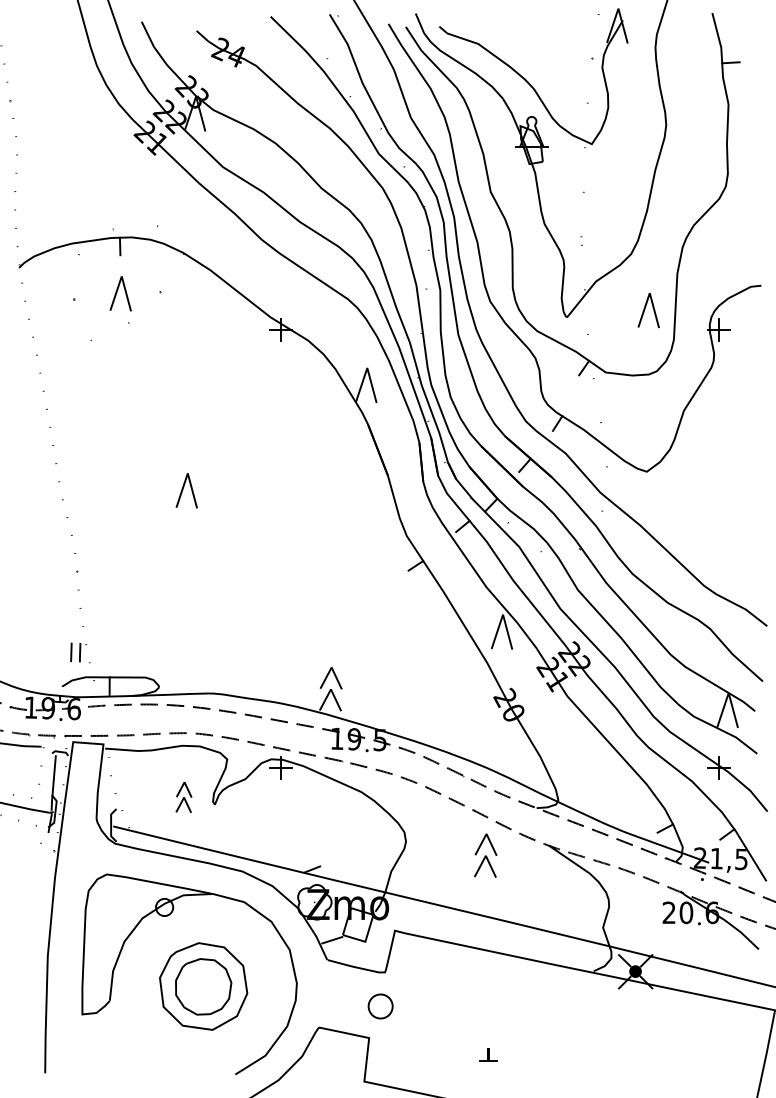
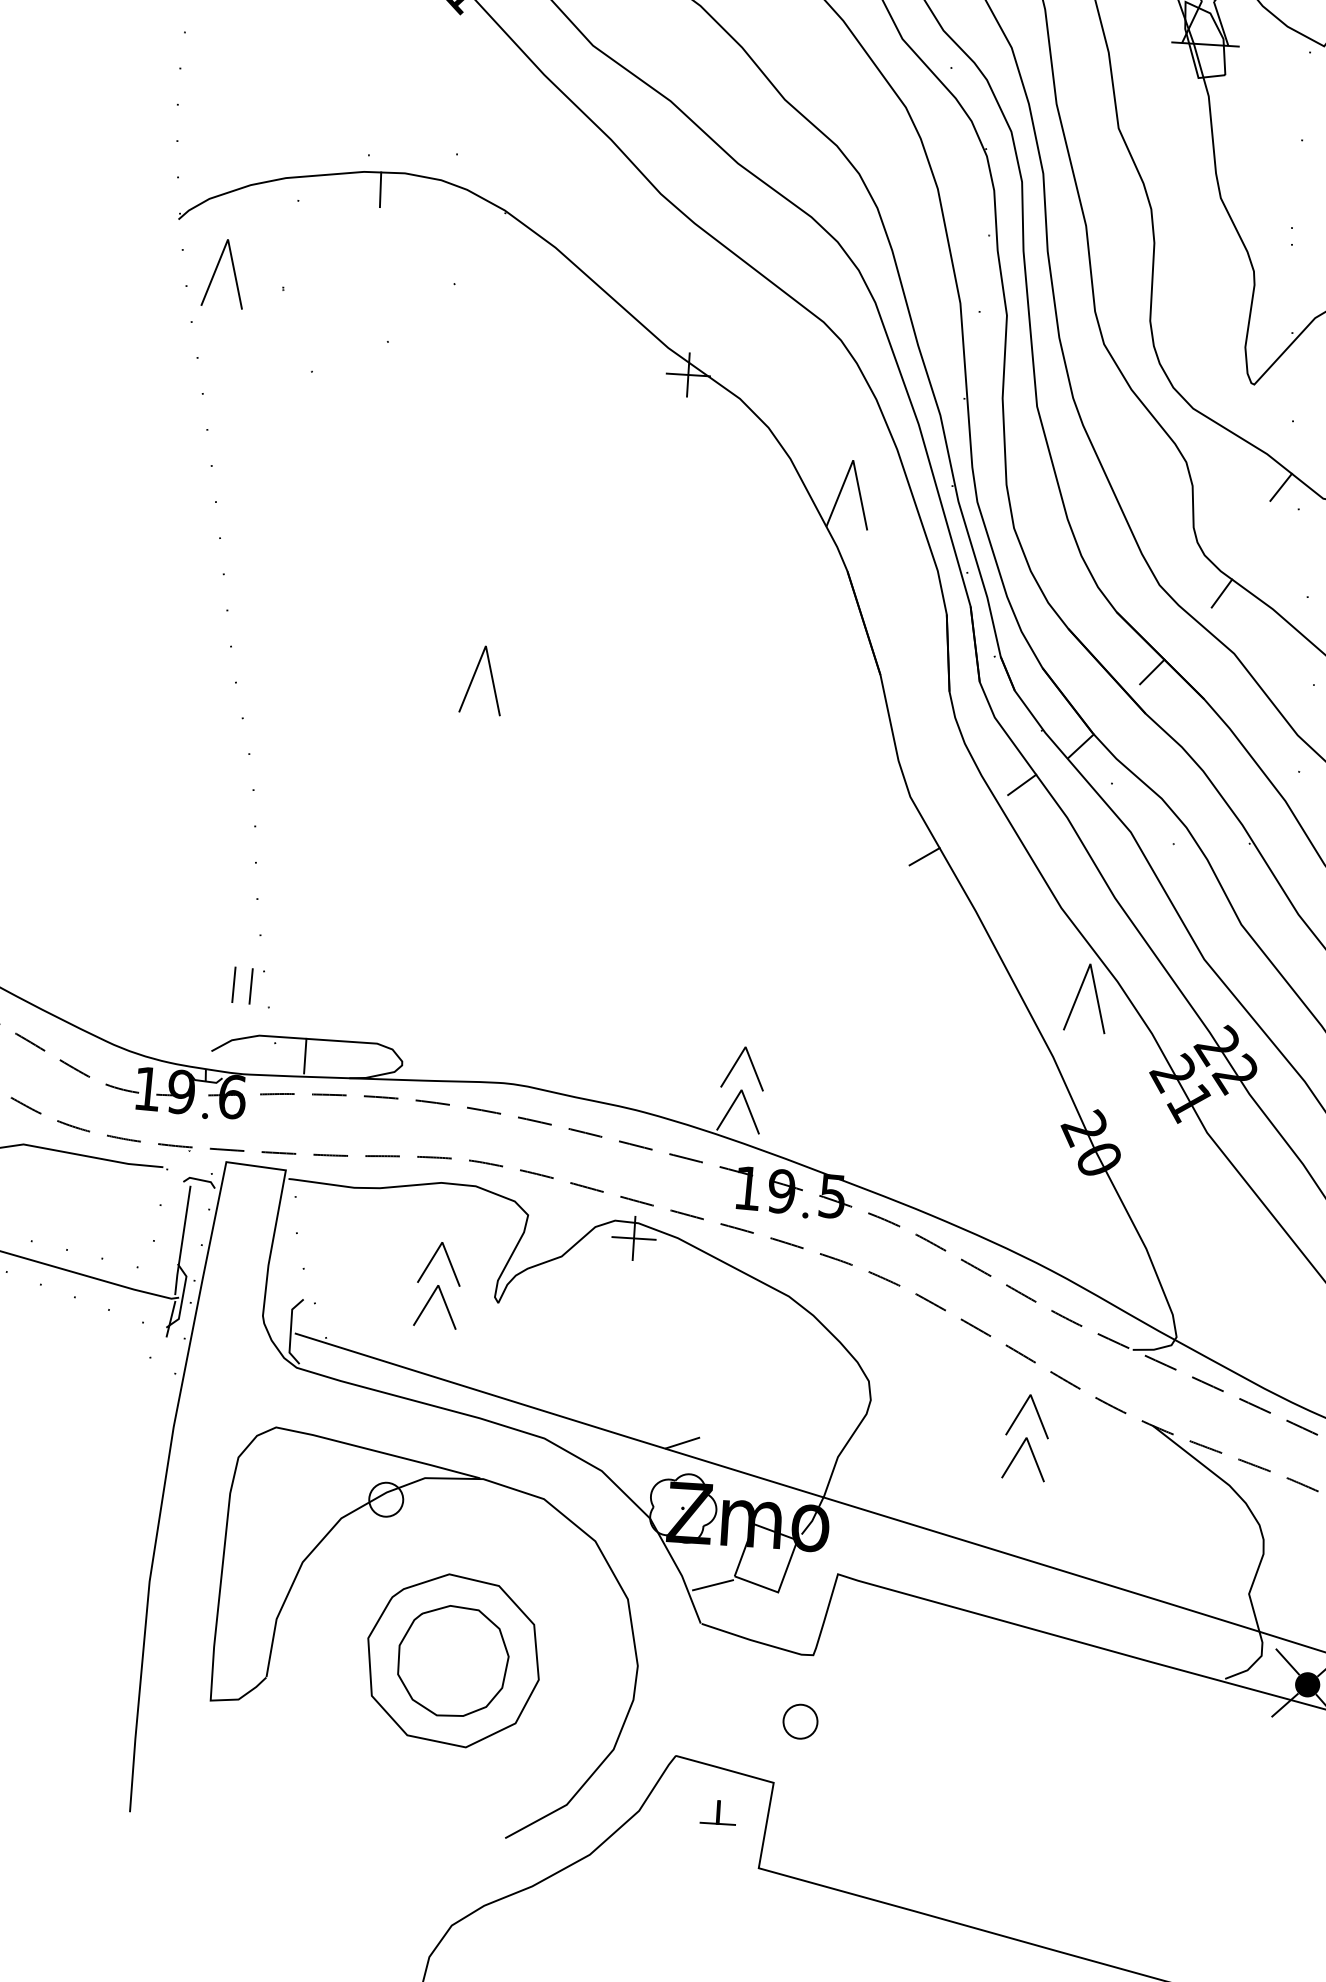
part: (120, 293) -> (223, 273), moved
part: (183, 797) -> (437, 1285), size x1.43
part: (380, 1005) -> (800, 1720), size x0.71
part: (488, 1054) -> (719, 1811), moved

